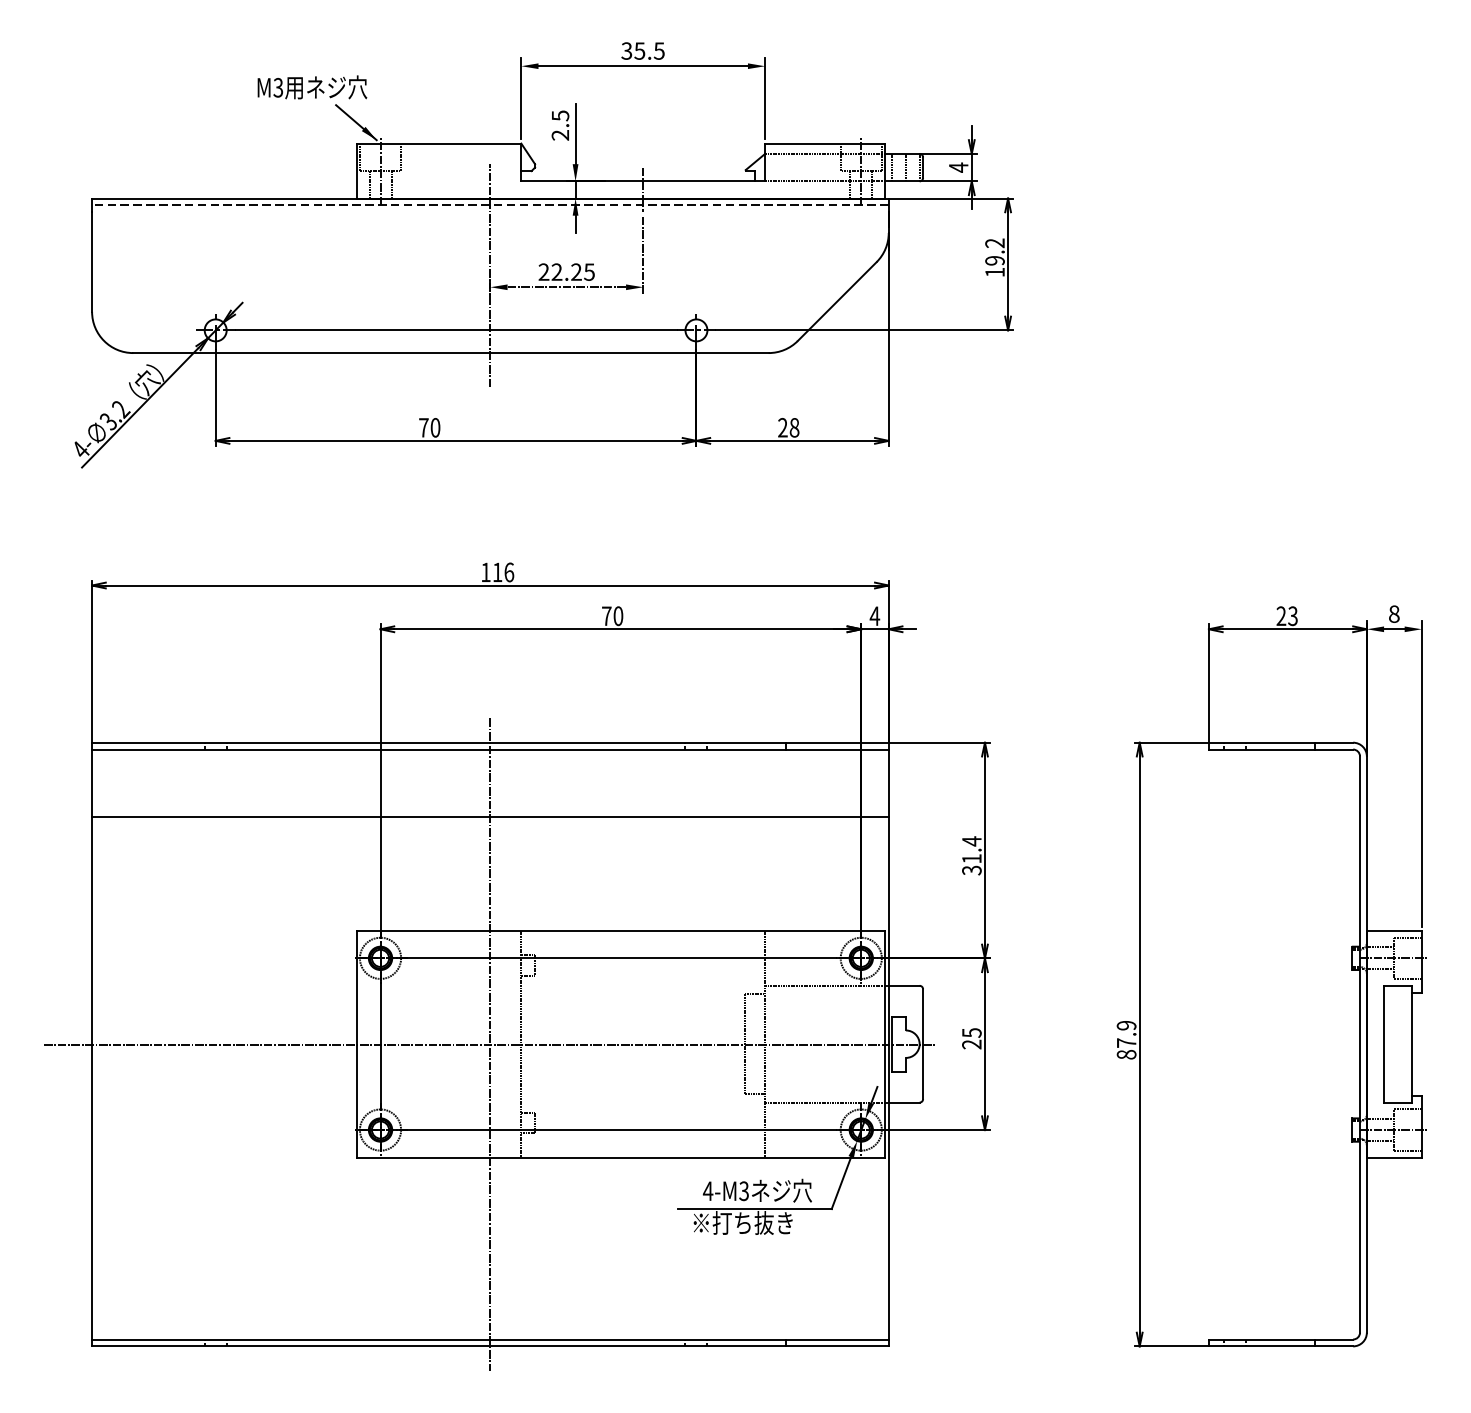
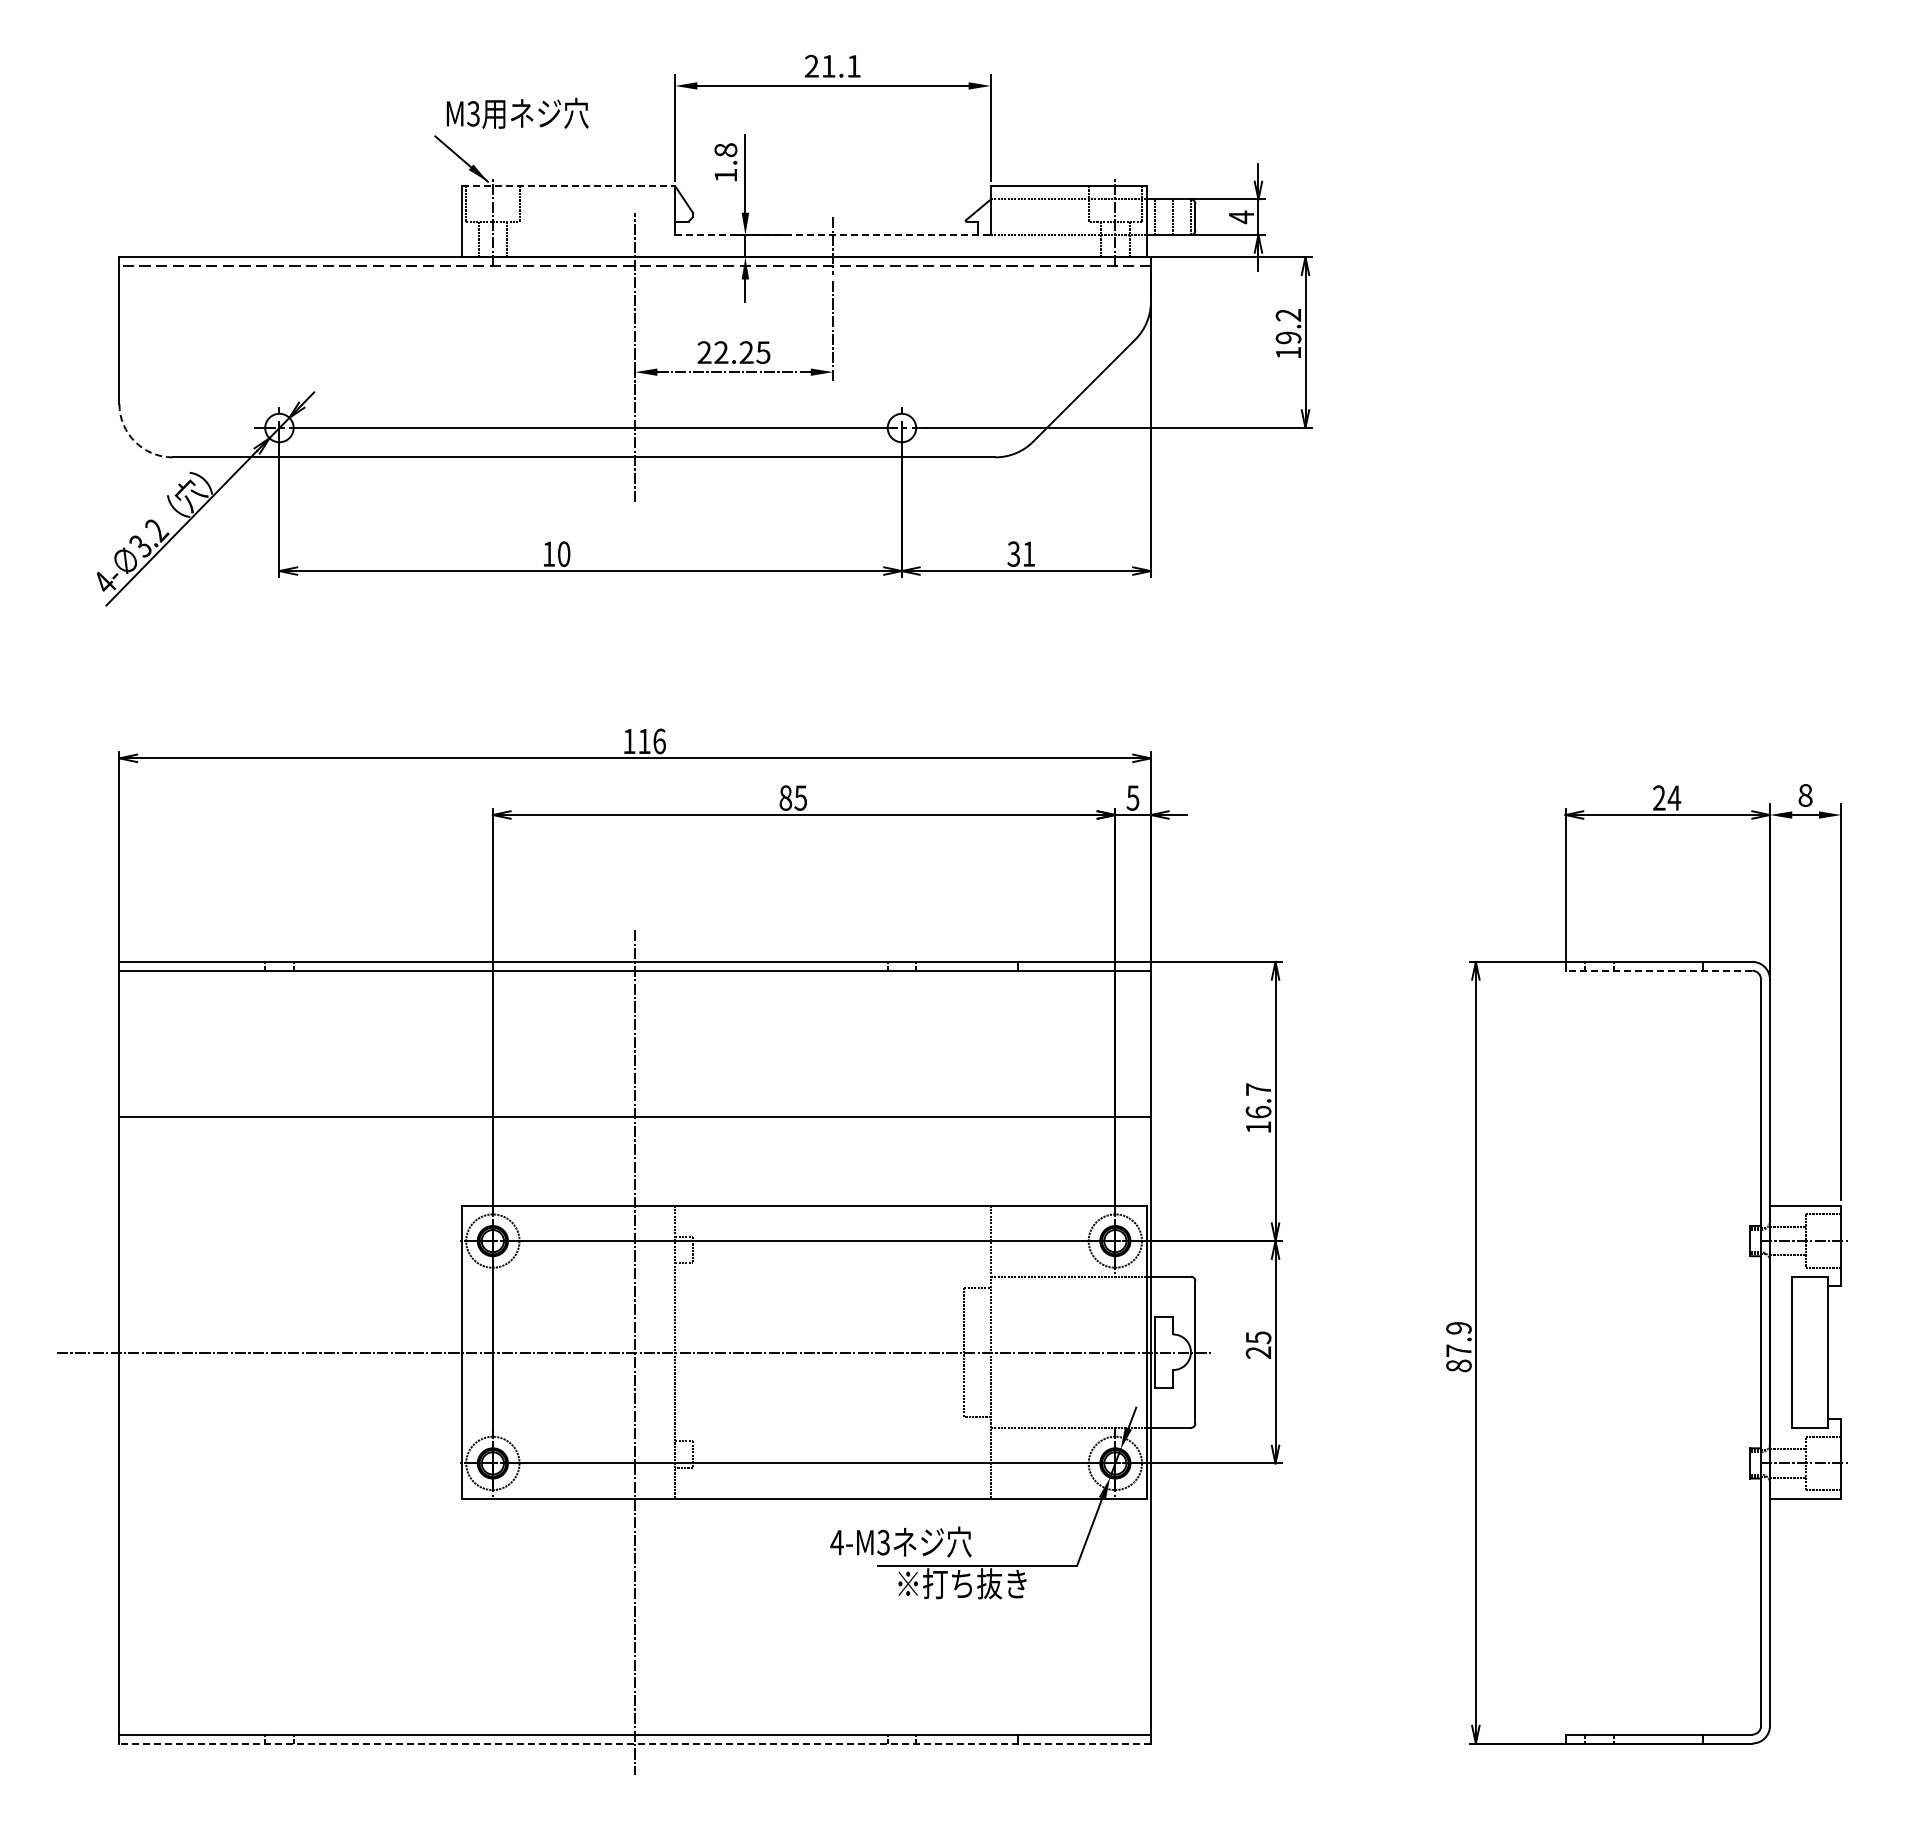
text: (642, 51) -> (832, 66), 35.5 -> 21.1
text: (312, 86) -> (517, 112), moved
text: (560, 125) -> (725, 162), 2.5 -> 1.8
line: (438, 143) -> (568, 186), solid -> dashed
line: (643, 181) -> (833, 235), solid -> dashed
arc: (104, 340) -> (135, 441), solid -> dashed
text: (423, 427) -> (548, 553), 70 -> 10
text: (788, 427) -> (1021, 553), 28 -> 31
text: (612, 615) -> (793, 797), 70 -> 85
text: (874, 615) -> (1132, 797), 4 -> 5
text: (1293, 615) -> (1674, 797), 23 -> 24
line: (1280, 749) -> (1658, 970), solid -> dashed
line: (489, 816) -> (634, 1116), moved
text: (971, 855) -> (1258, 1108), 31.4 -> 16.7
text: (757, 1190) -> (900, 1541), moved
line: (490, 1346) -> (635, 1743), solid -> dashed

